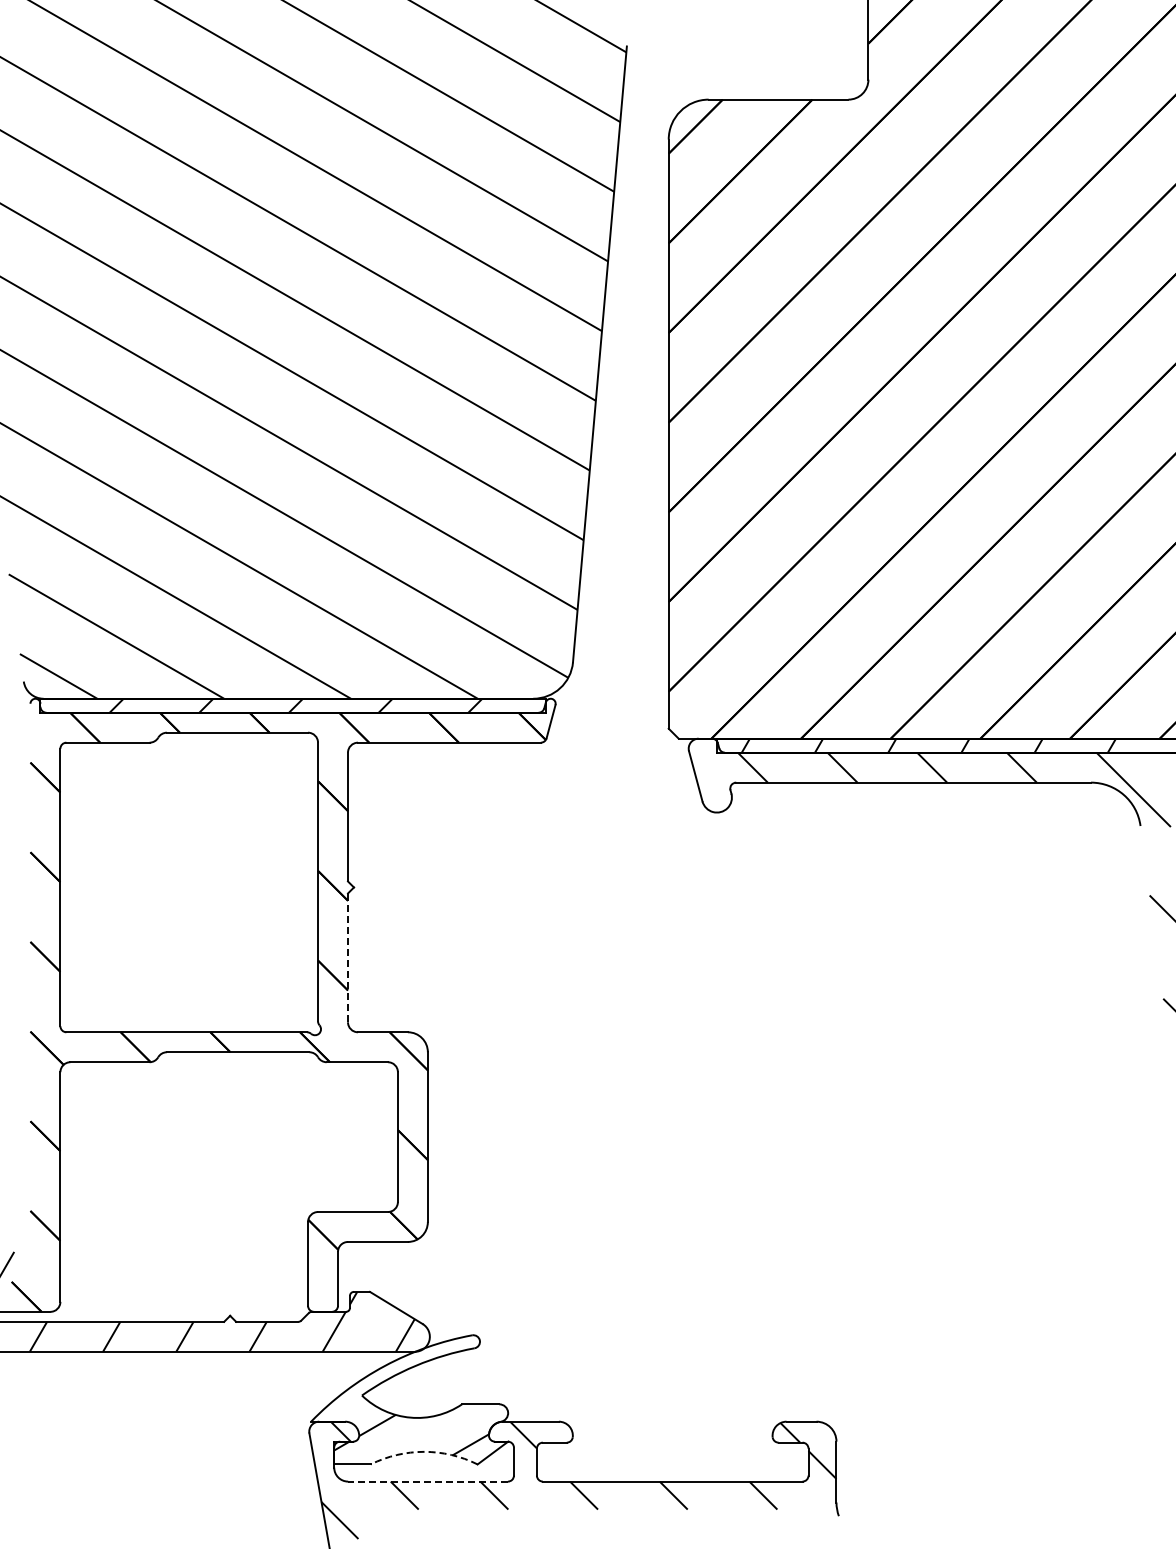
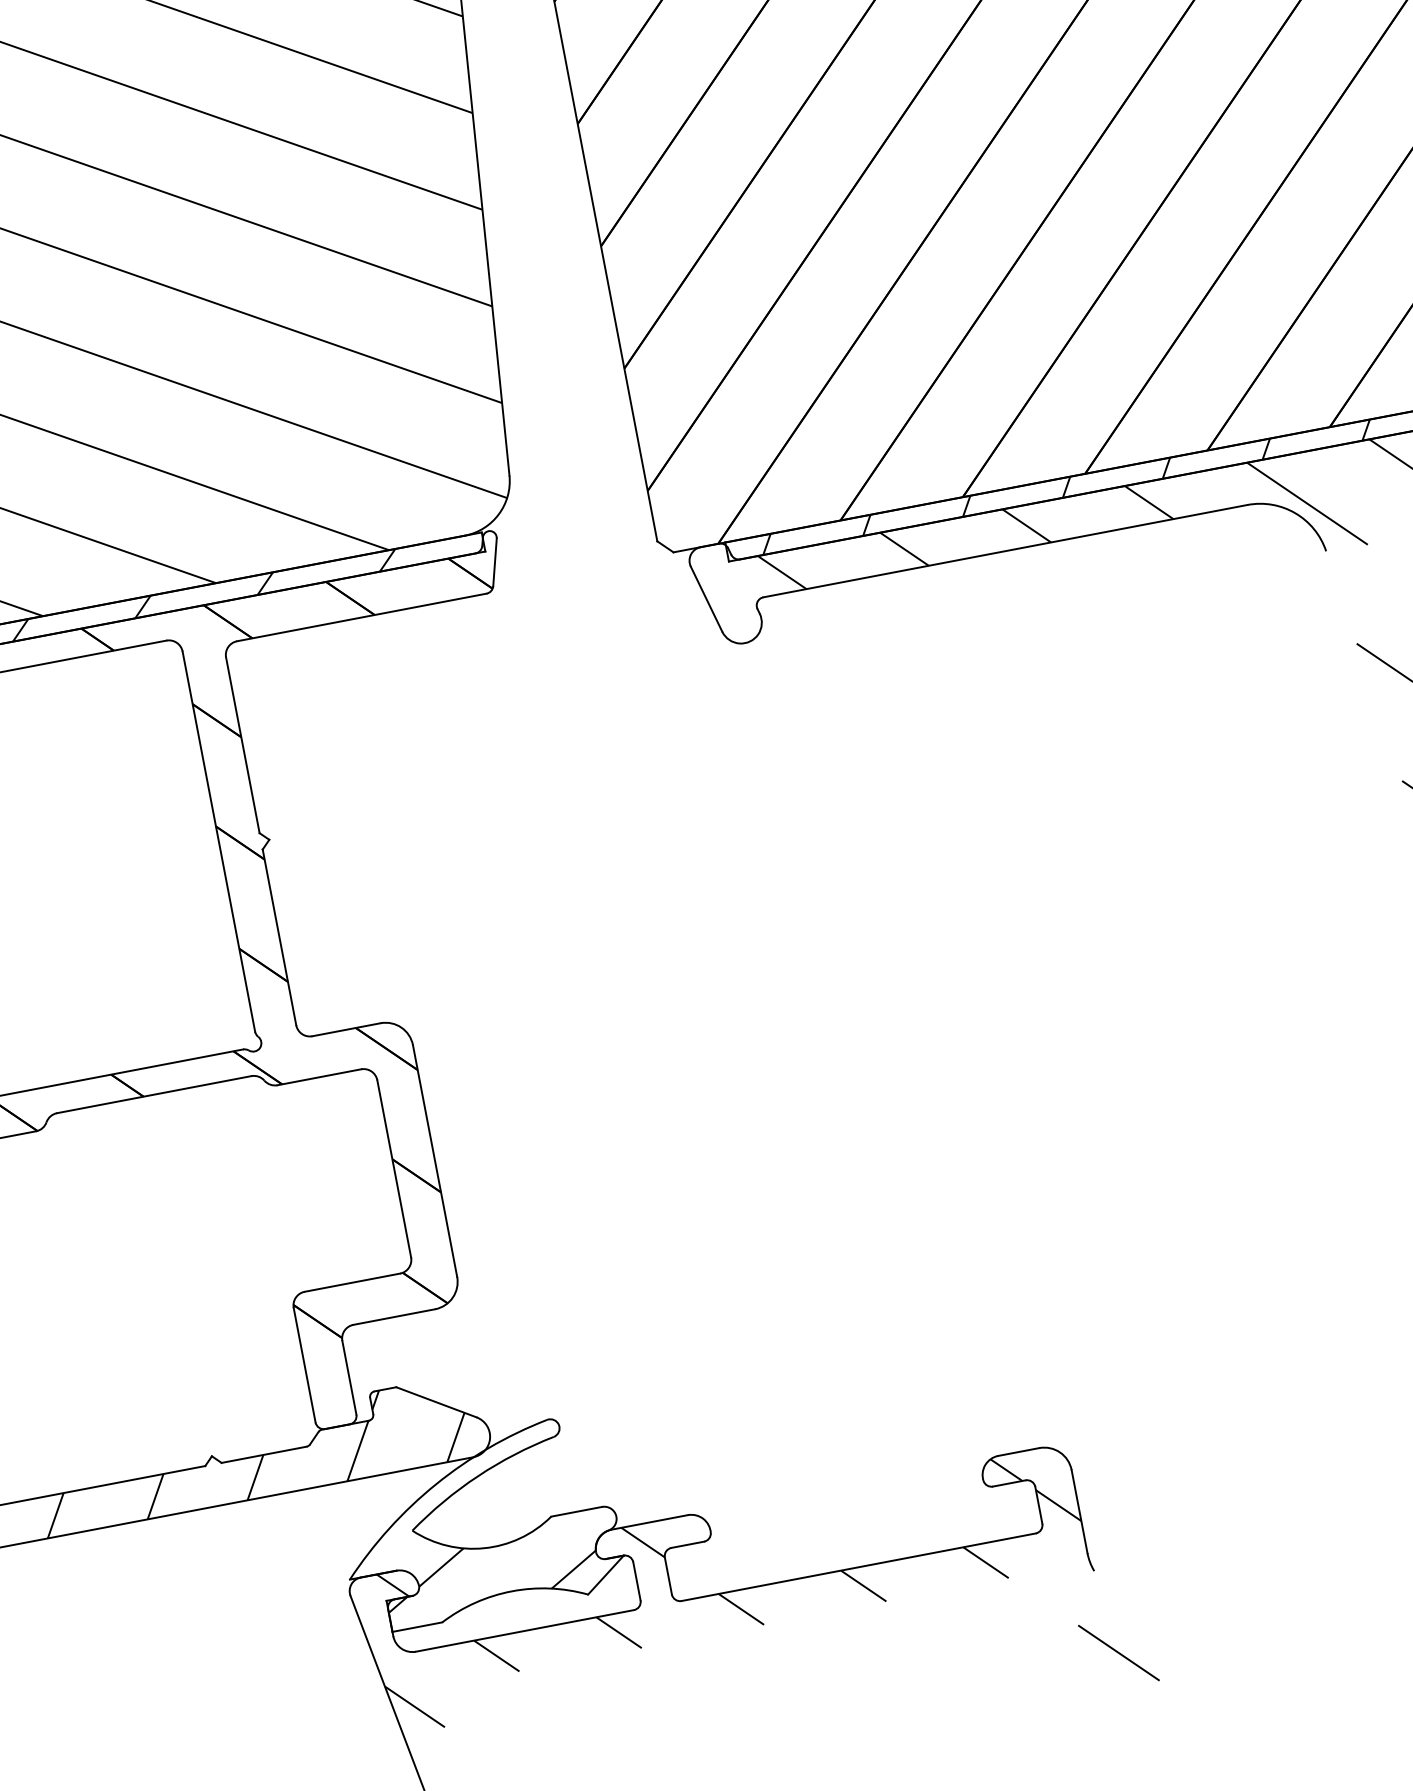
line: (348, 957) -> (280, 936), dashed -> solid
arc: (424, 1451) -> (512, 1590), dashed -> solid
line: (428, 1481) -> (525, 1630), dashed -> solid

